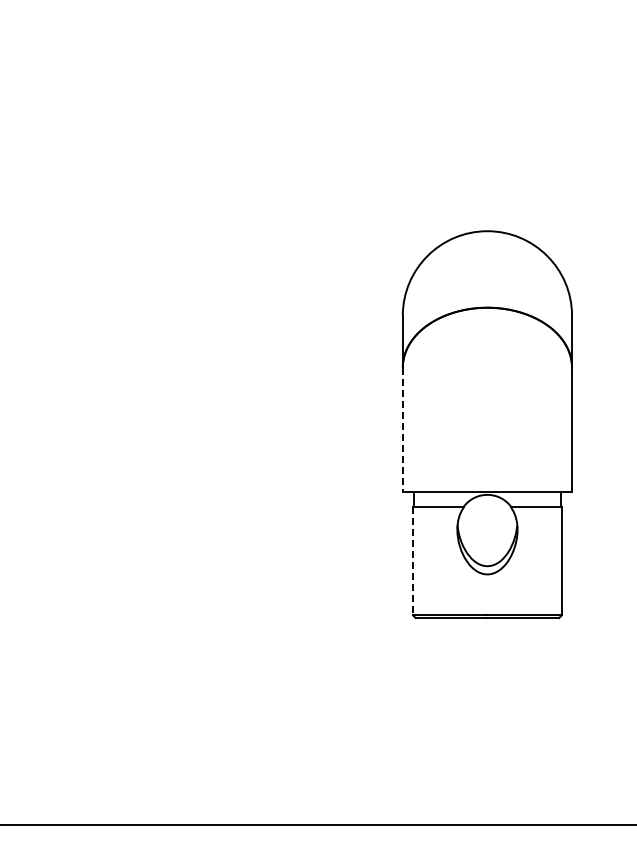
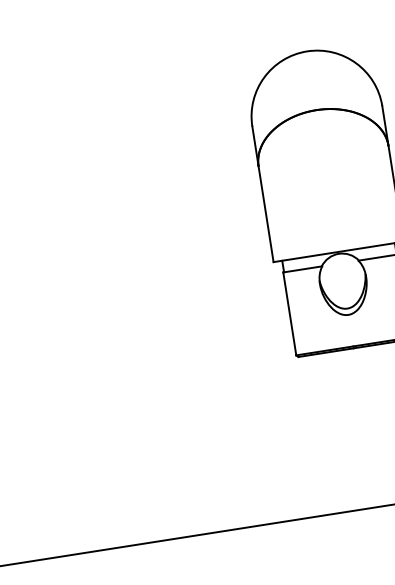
line: (402, 430) -> (265, 214), dashed -> solid
line: (413, 561) -> (290, 313), dashed -> solid

